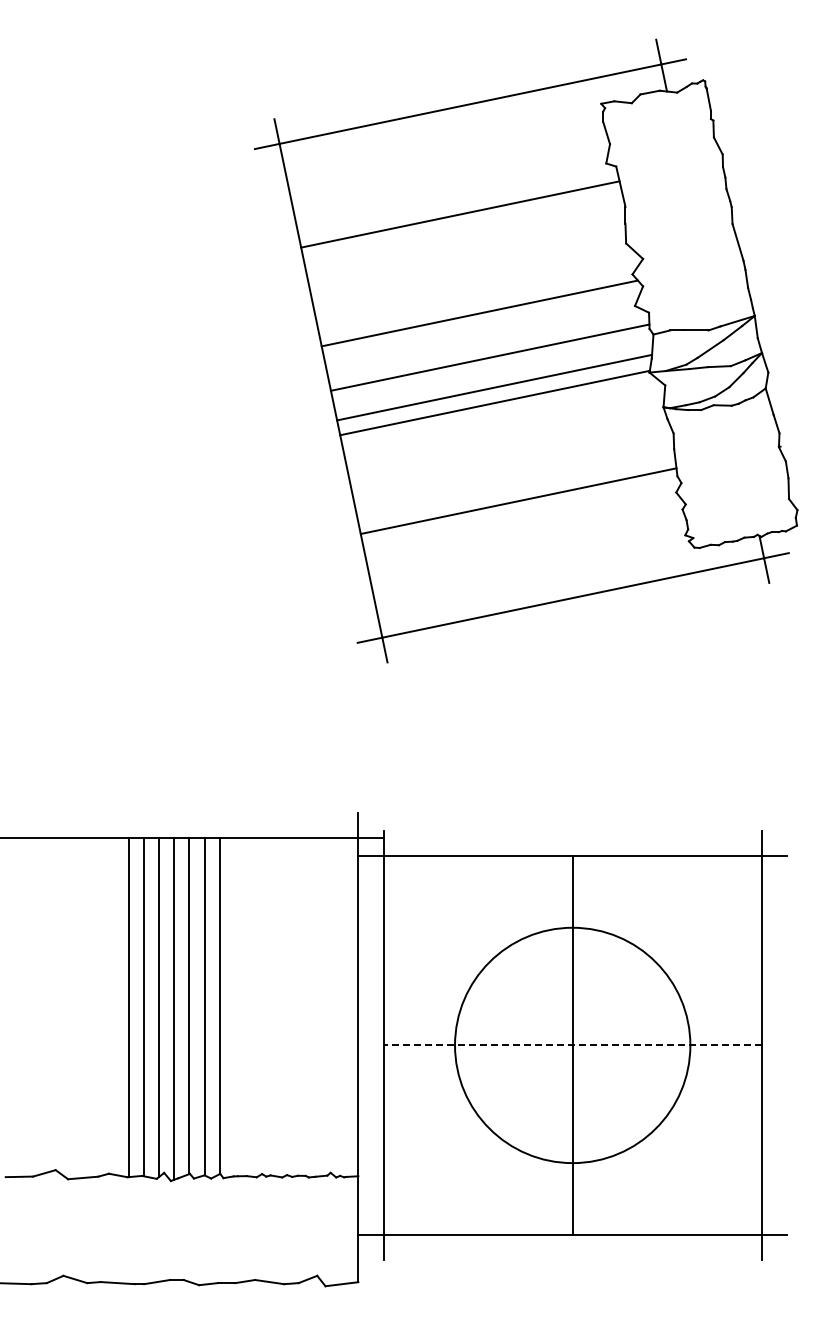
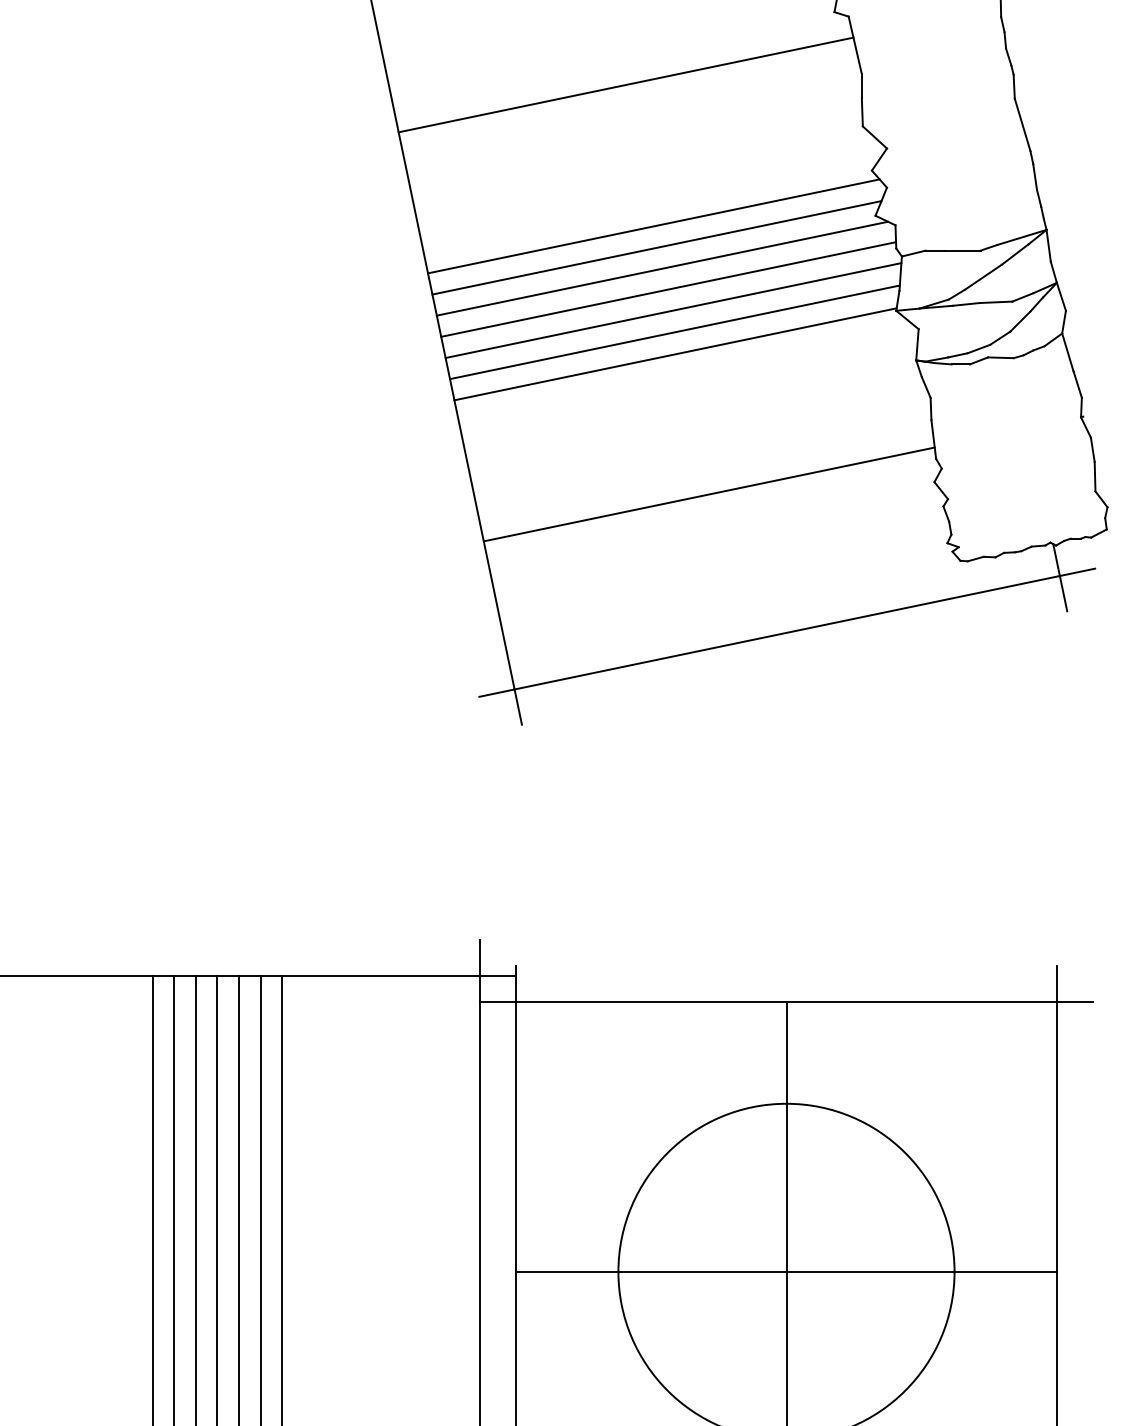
line: (481, 328) -> (656, 247), added
line: (485, 342) -> (661, 267), added
line: (493, 372) -> (673, 310), added
line: (572, 1045) -> (786, 1271), dashed -> solid

